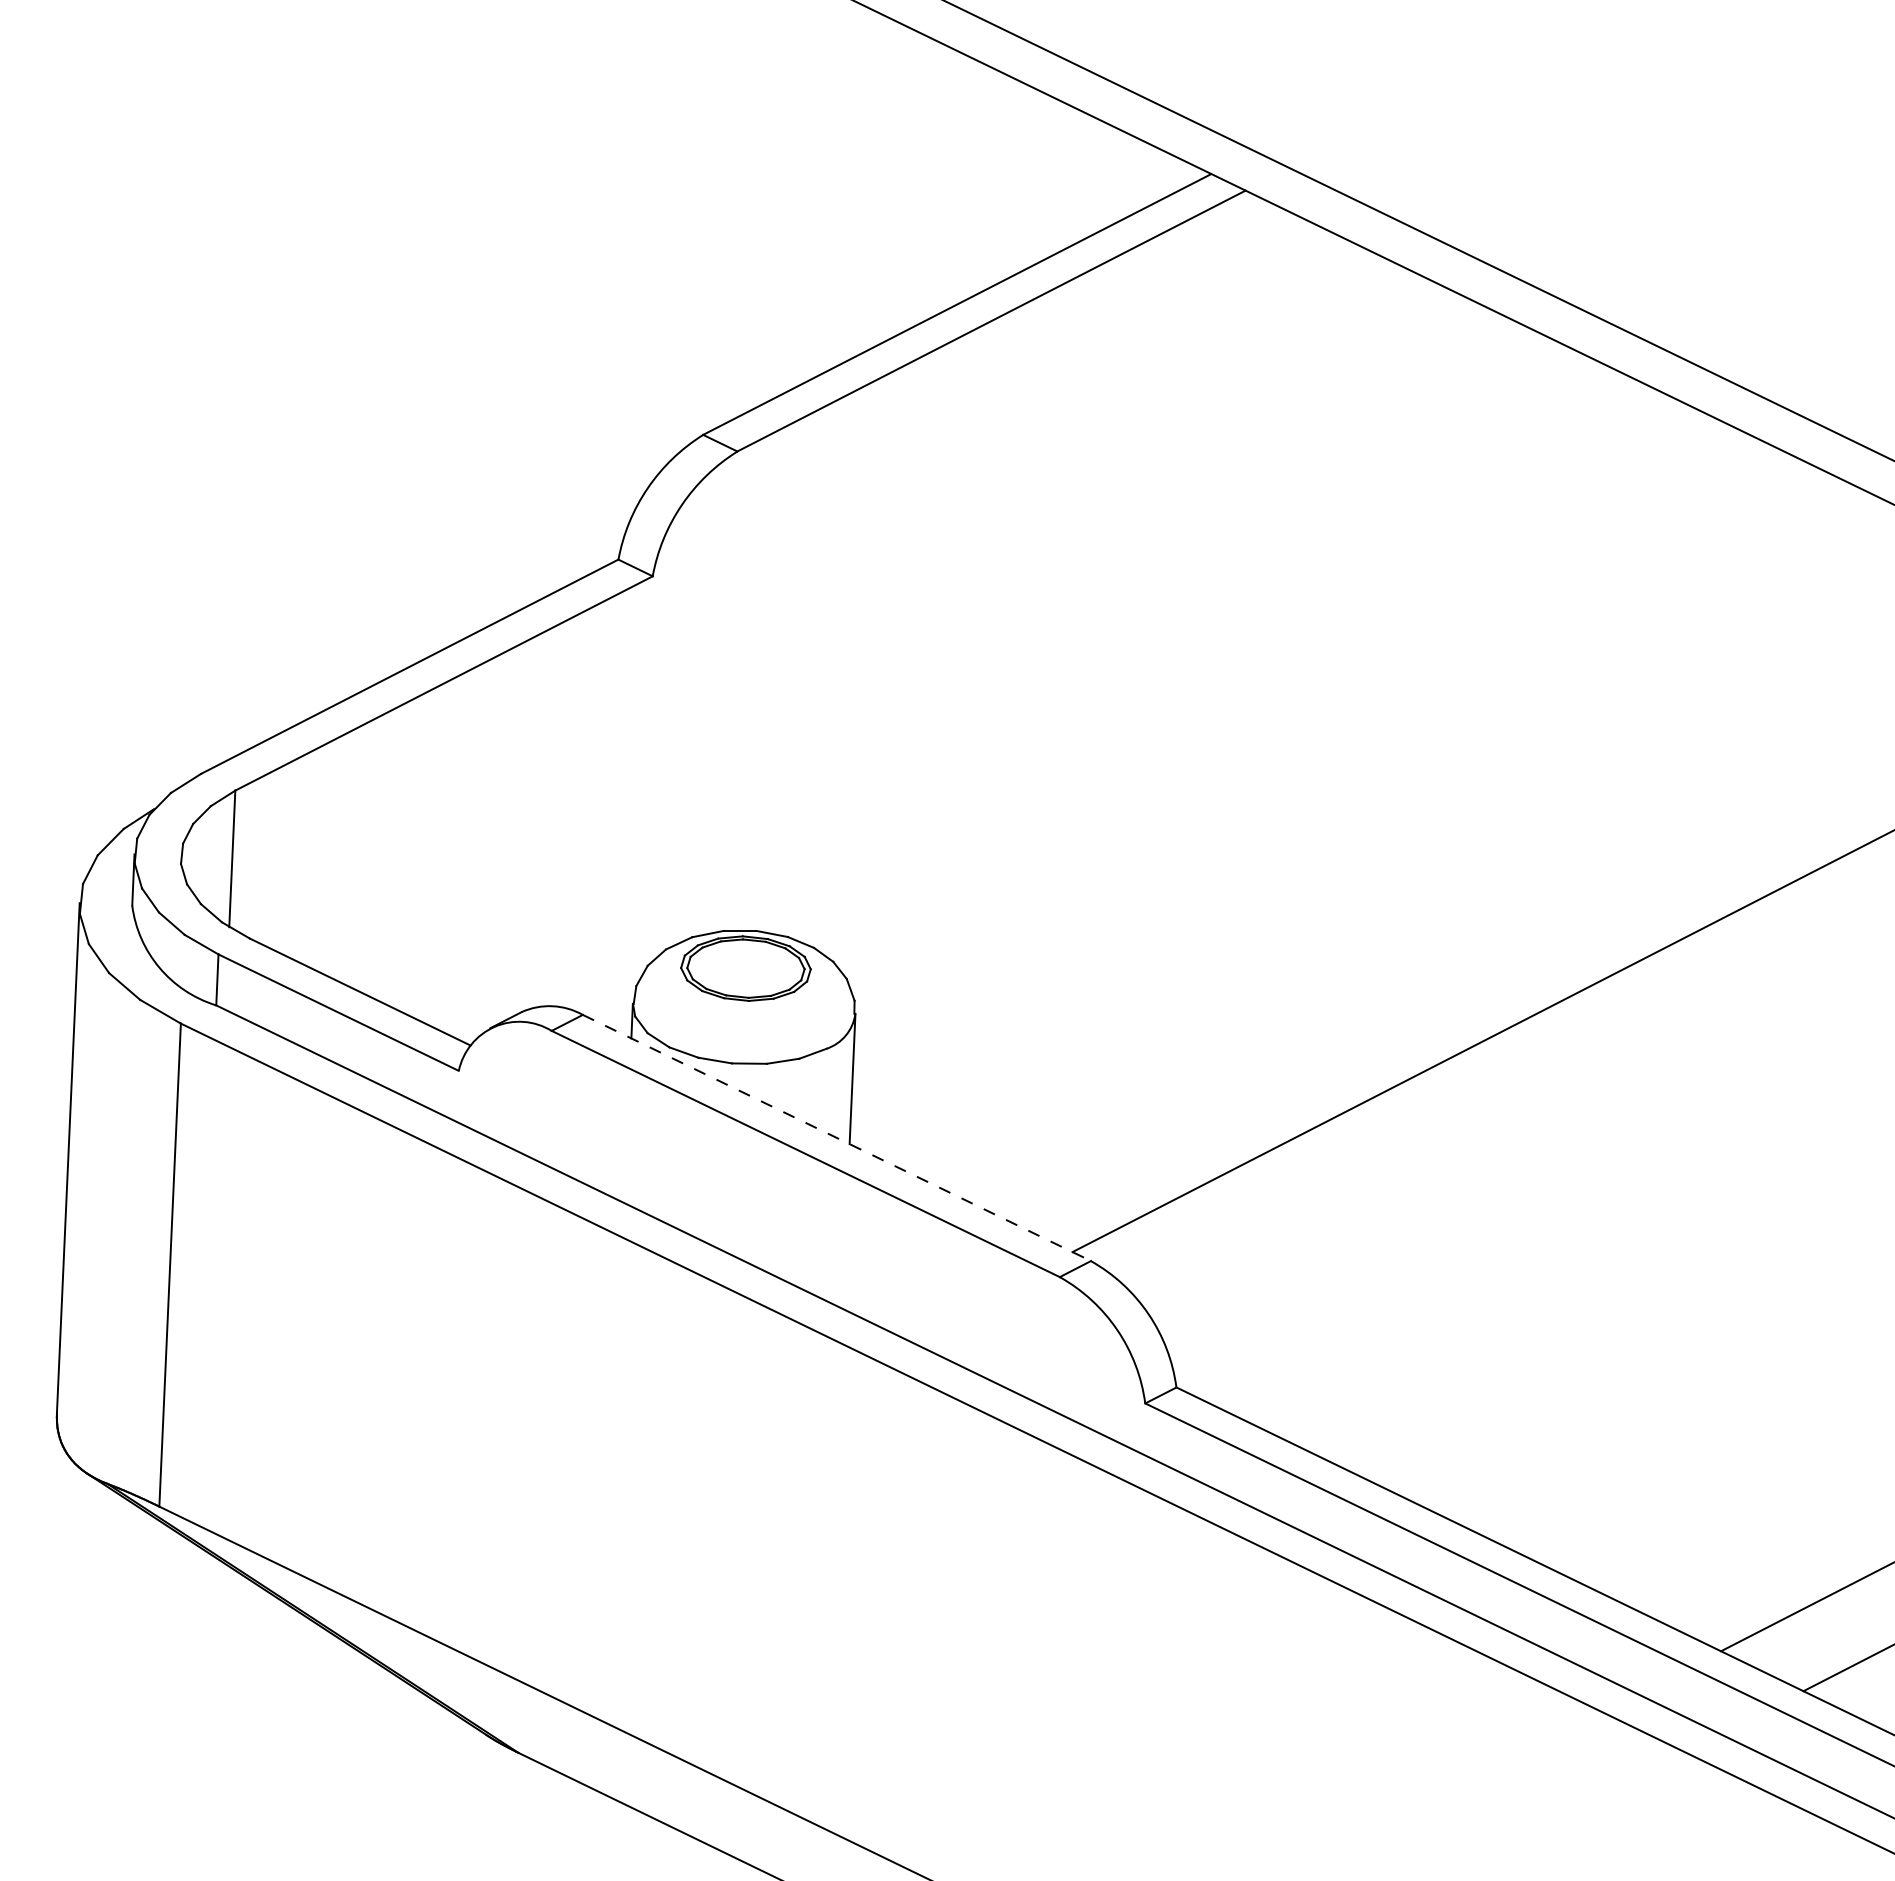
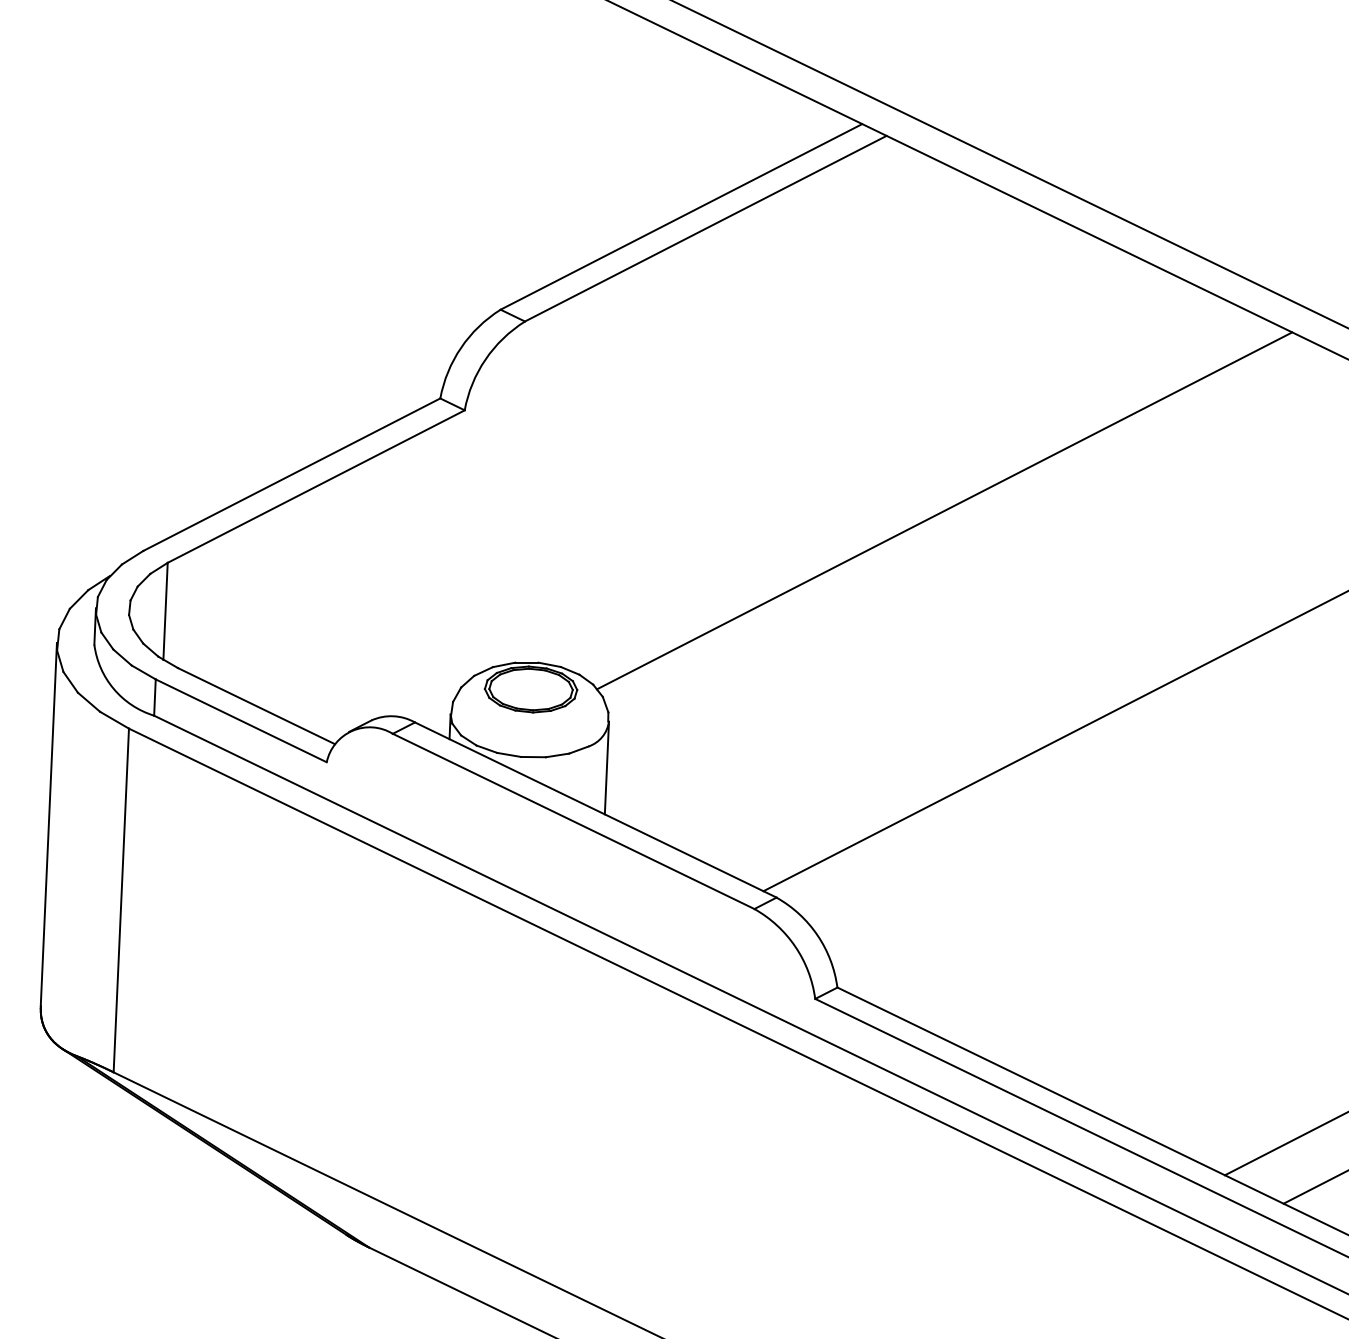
line: (1326, 717) -> (944, 510), added
line: (837, 1138) -> (596, 810), dashed -> solid

